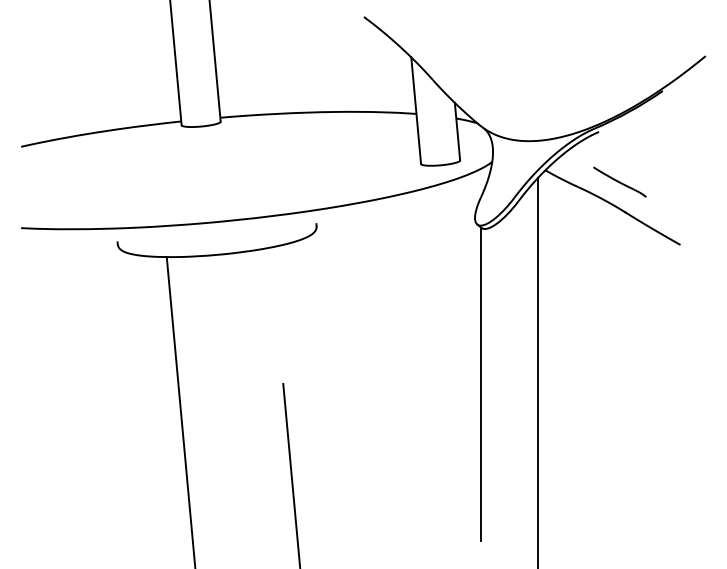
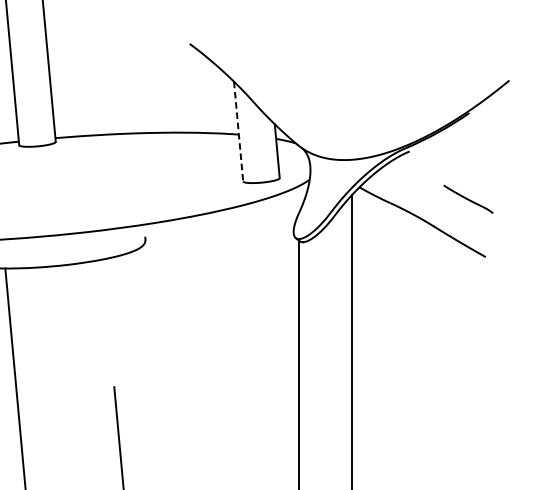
line: (416, 110) -> (238, 131), solid -> dashed
line: (619, 181) -> (468, 198), moved

